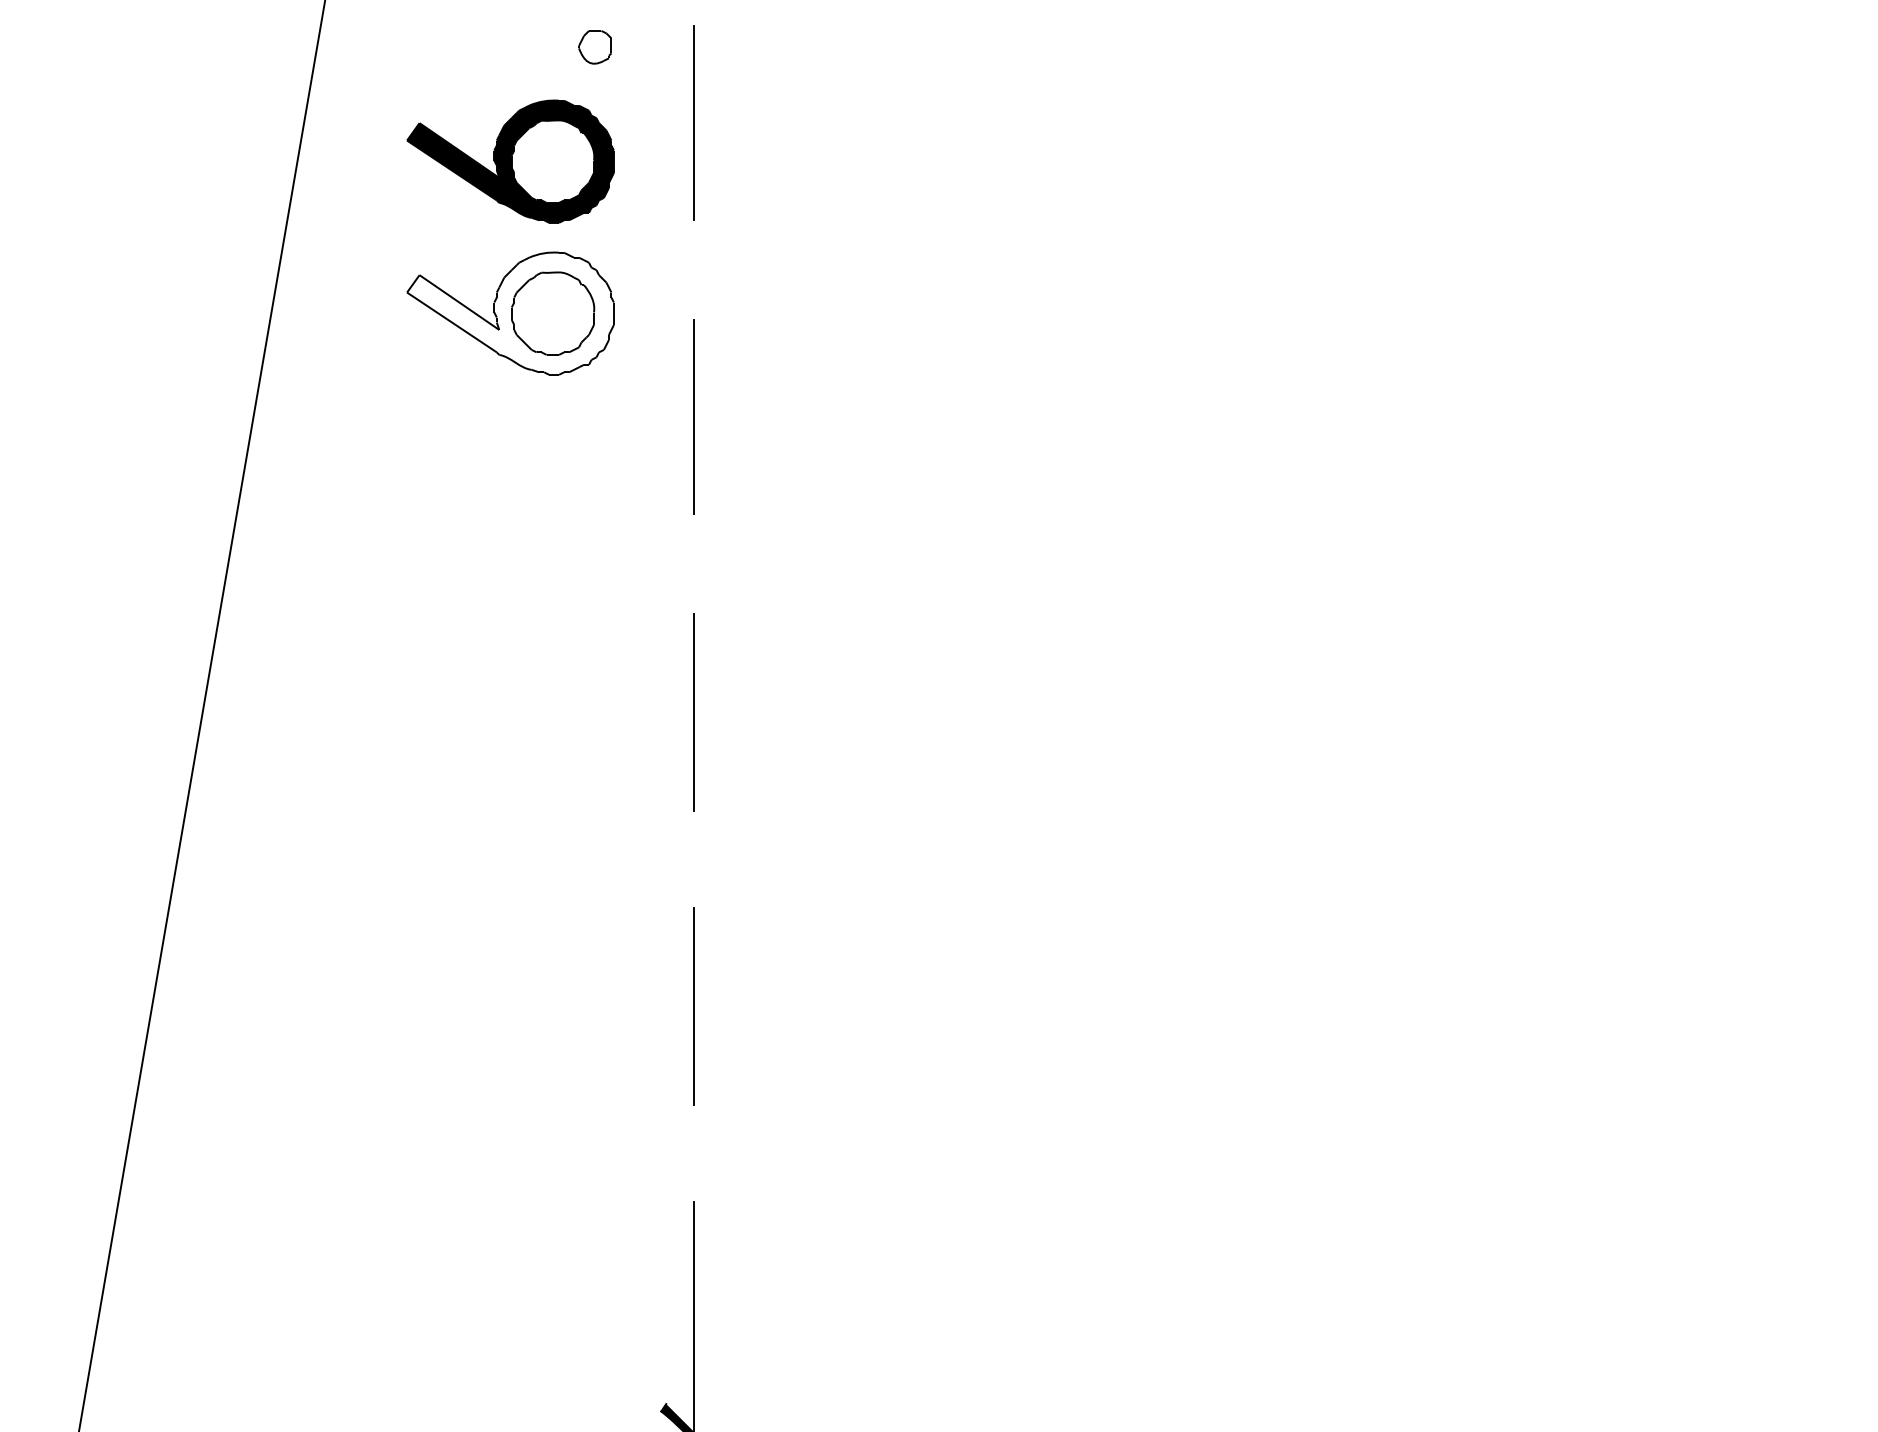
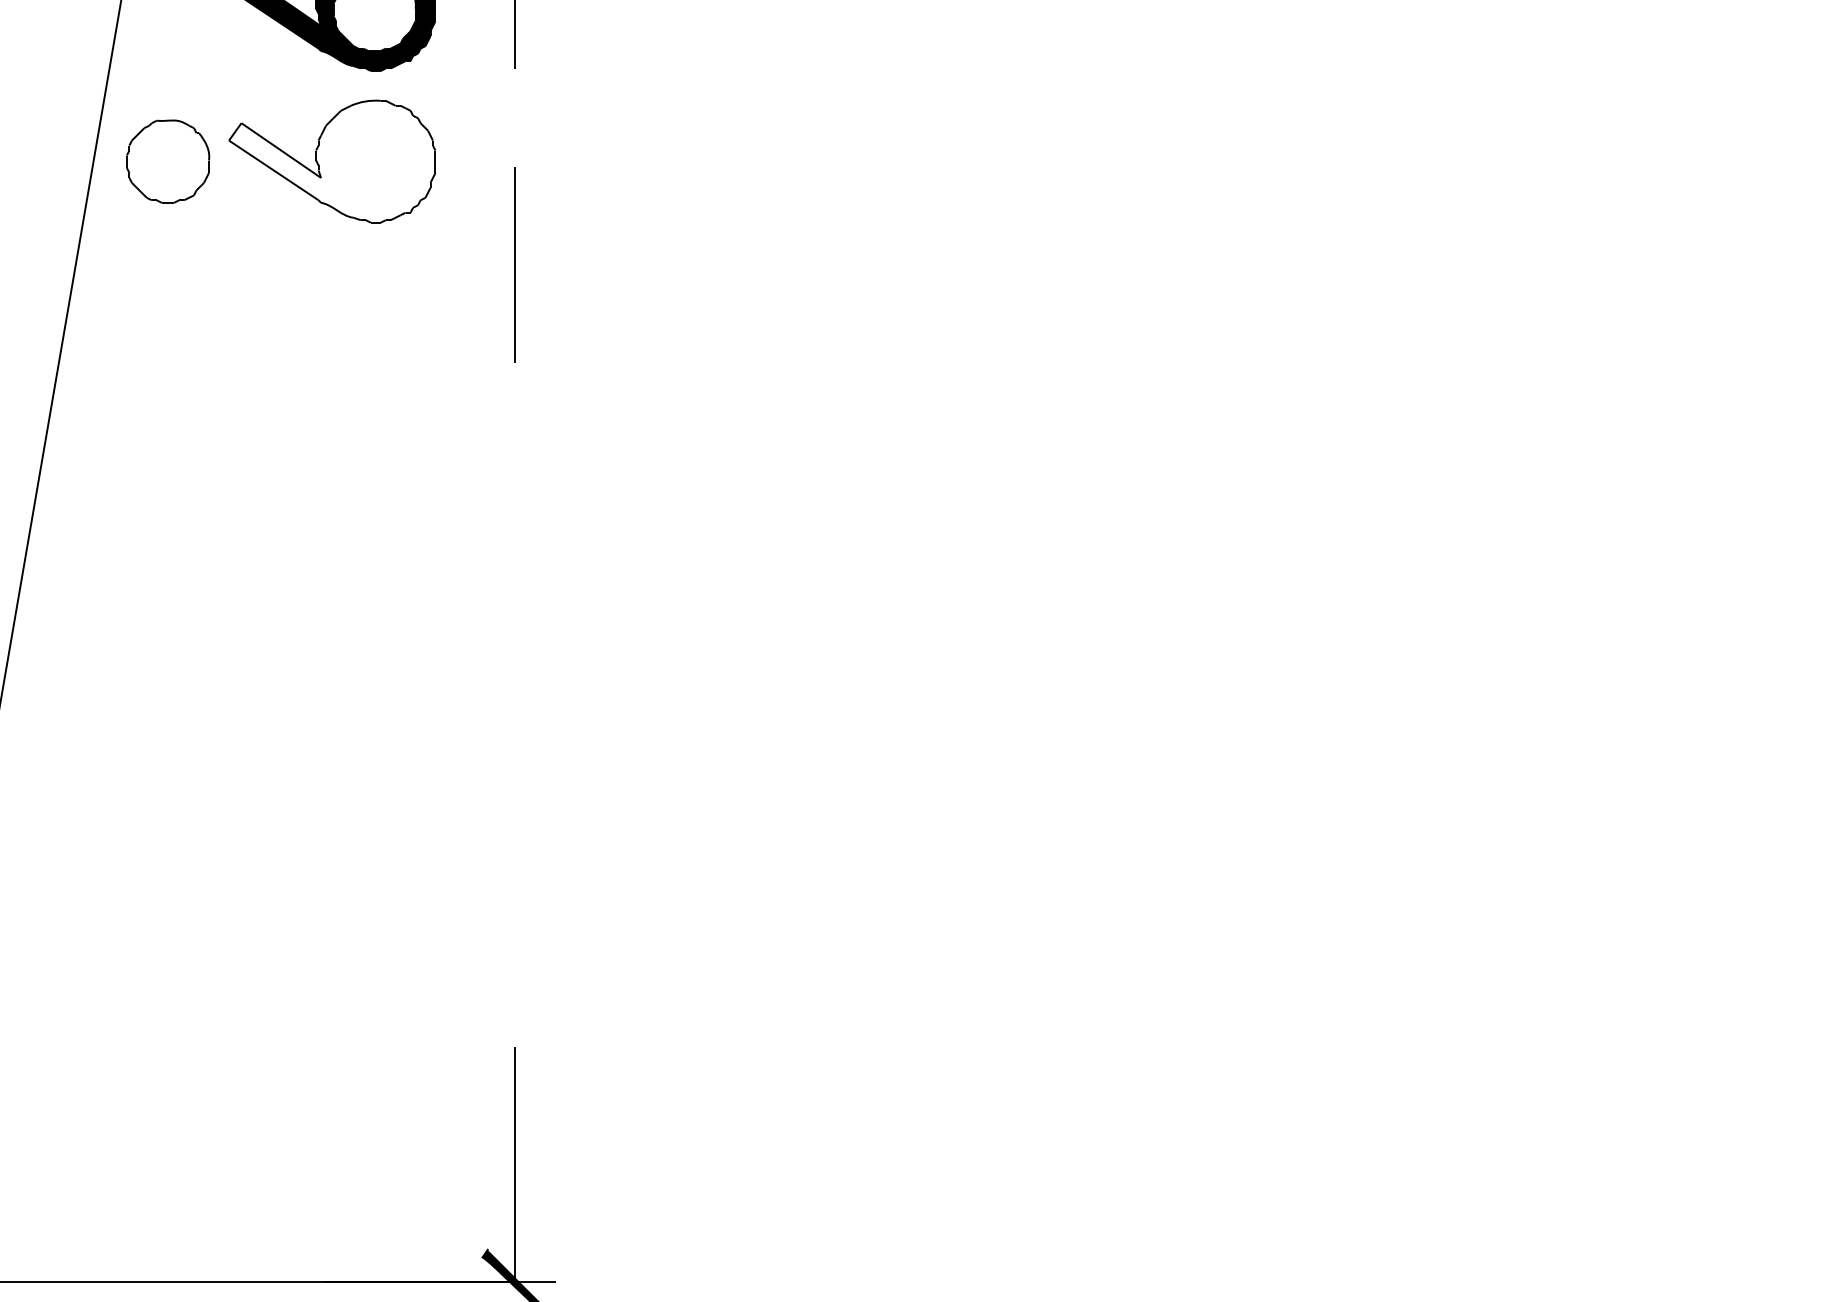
part: (553, 313) -> (168, 161), moved
line: (693, 712) -> (514, 559), removed
line: (693, 1006) -> (514, 853), removed

